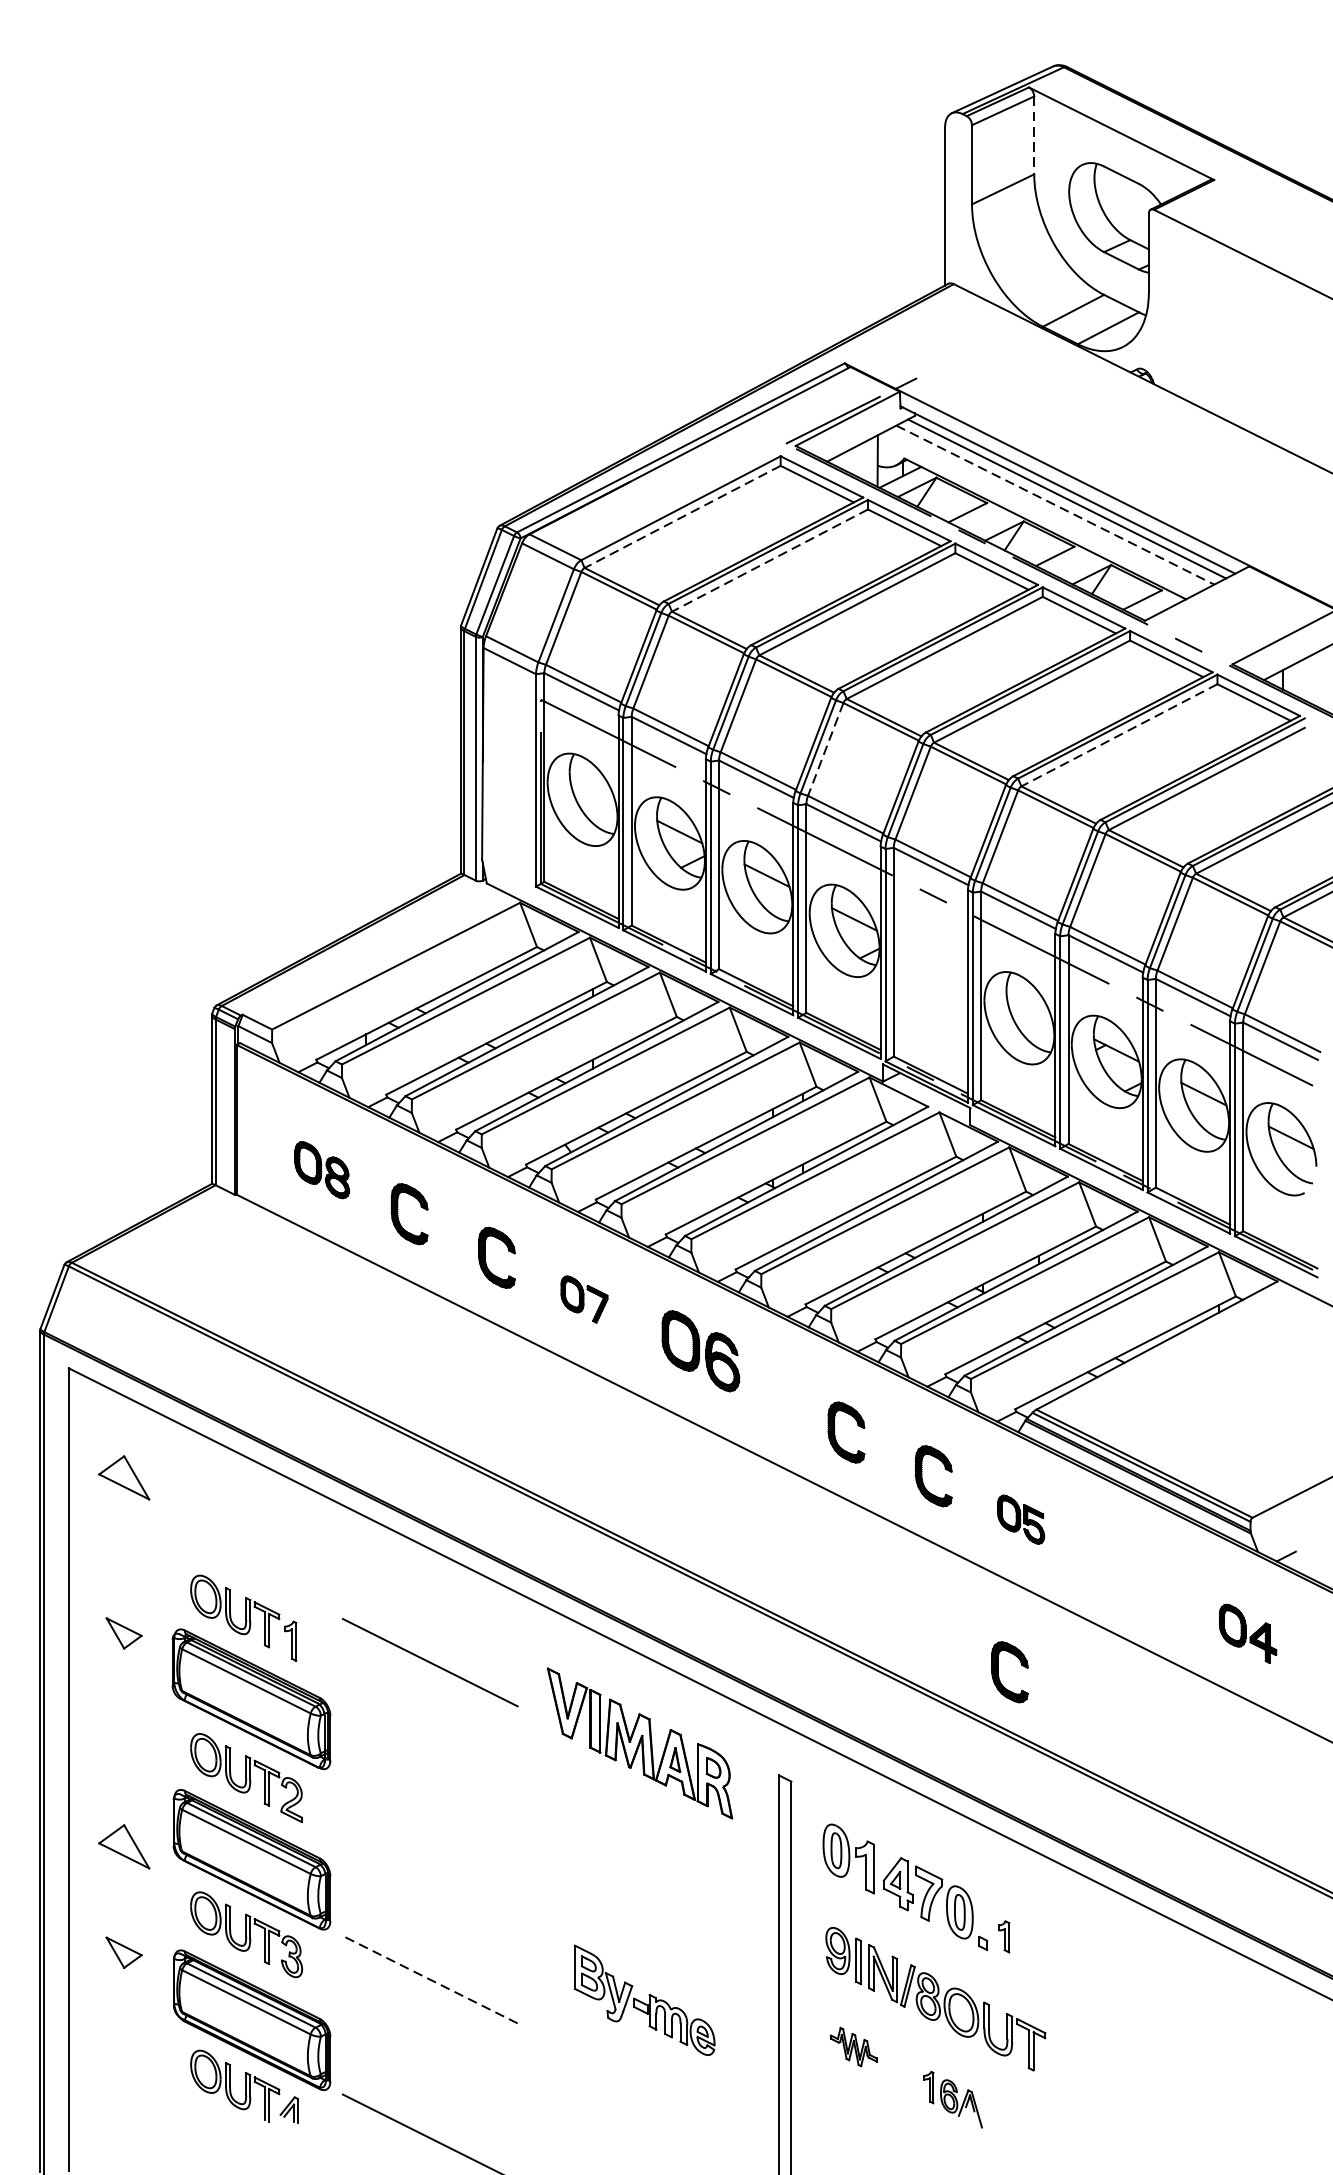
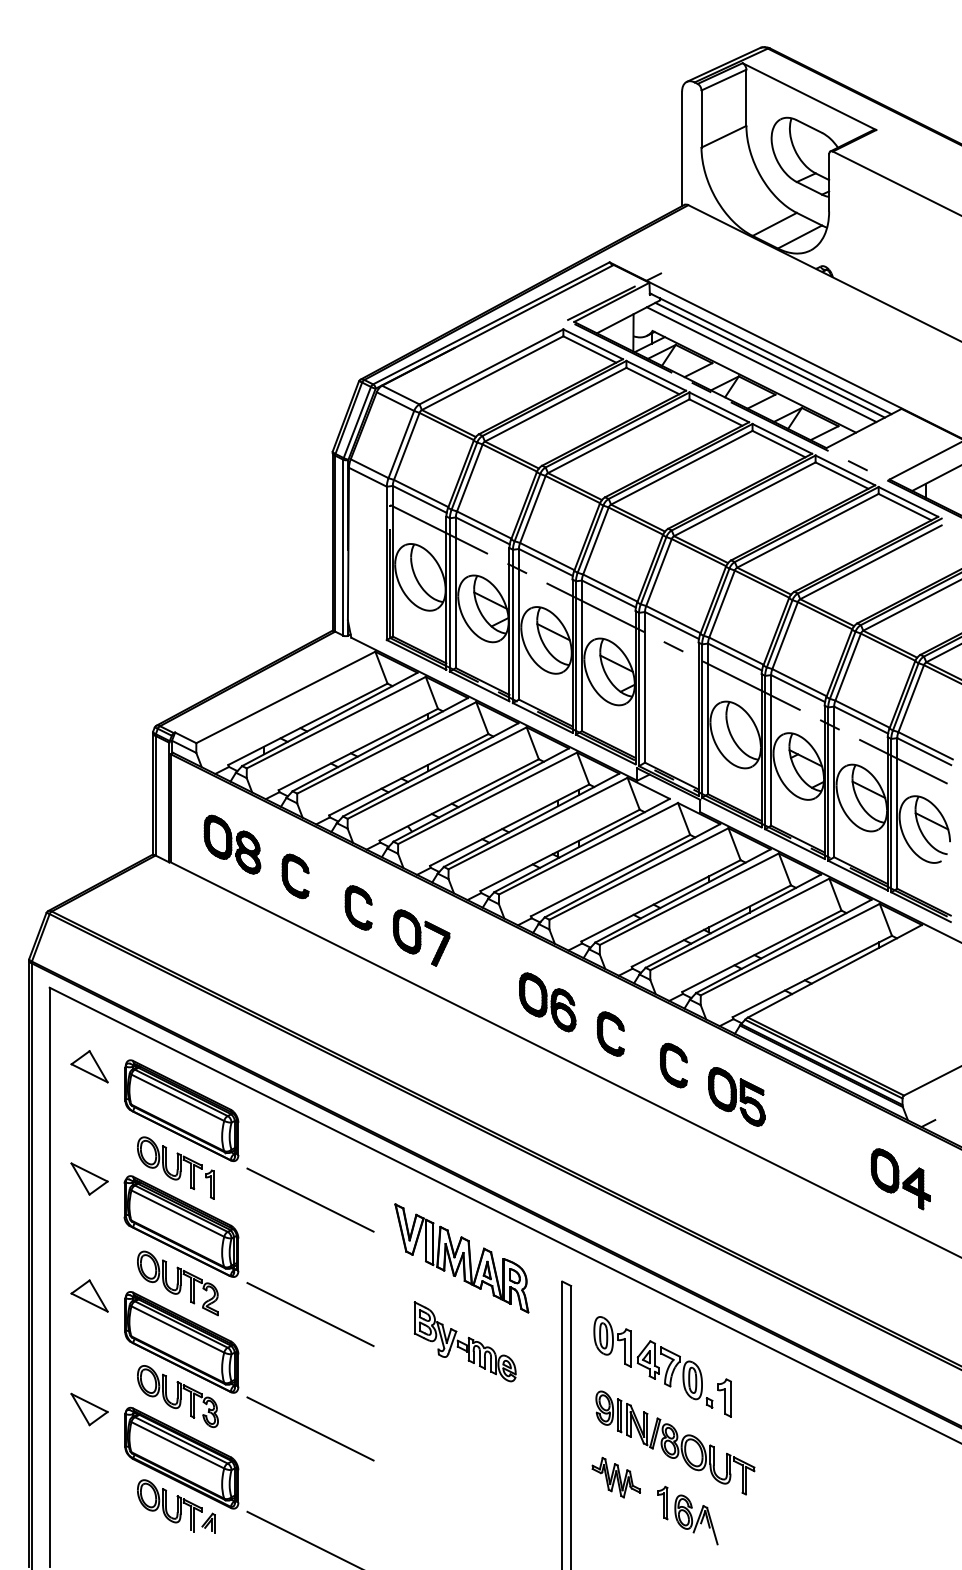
line: (1034, 136) -> (746, 98), dashed -> solid
line: (1056, 504) -> (762, 364), dashed -> solid
line: (682, 517) -> (492, 373), dashed -> solid
line: (769, 560) -> (555, 404), dashed -> solid
line: (1118, 734) -> (807, 530), dashed -> solid
line: (825, 750) -> (595, 541), dashed -> solid
part: (322, 1169) -> (232, 844), size x1.43
part: (584, 1298) -> (421, 937), size x1.67
part: (700, 1351) -> (547, 1002), moved
part: (1020, 1519) -> (736, 1096), size x1.67
part: (251, 1538) -> (181, 1110), added
part: (124, 1632) -> (89, 1178), size x1.43
part: (1247, 1634) -> (900, 1179), size x1.43
part: (999, 1670) -> (721, 1205), removed
line: (430, 1821) -> (310, 1314), added
part: (124, 1846) -> (89, 1295), moved
part: (1003, 1936) -> (724, 1397), size x1.67
part: (124, 1952) -> (89, 1409), size x1.43
line: (430, 1979) -> (310, 1428), dashed -> solid
part: (643, 1999) -> (464, 1341), moved
part: (852, 2046) -> (615, 1477), size x1.43
part: (952, 2099) -> (687, 1515), size x1.43

